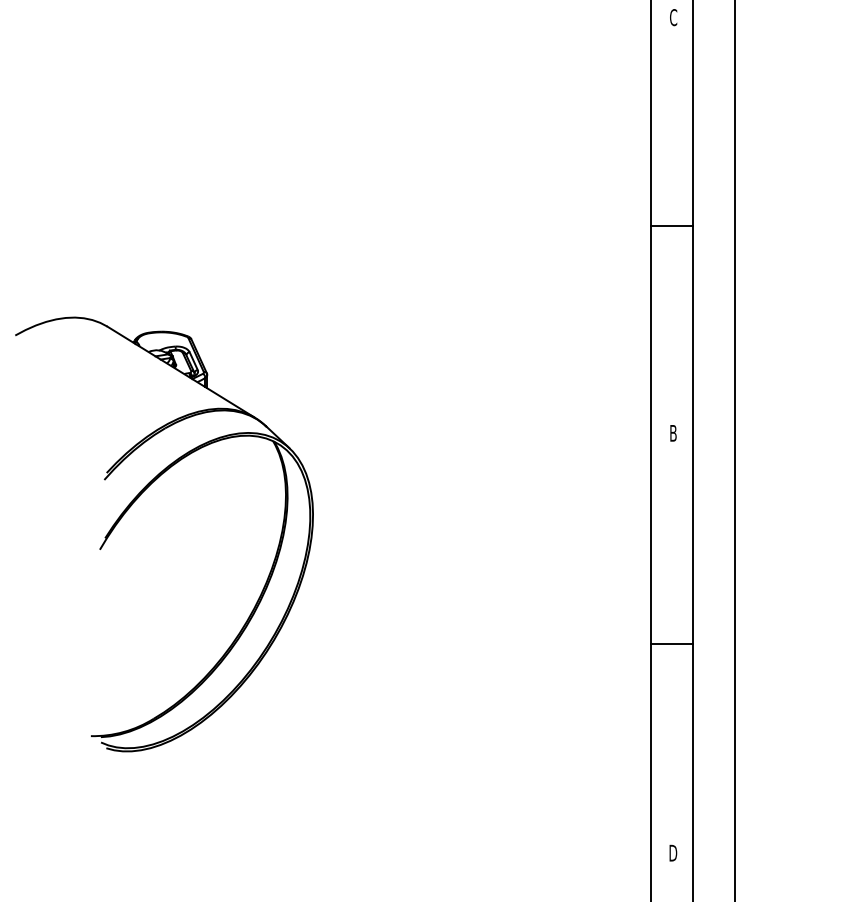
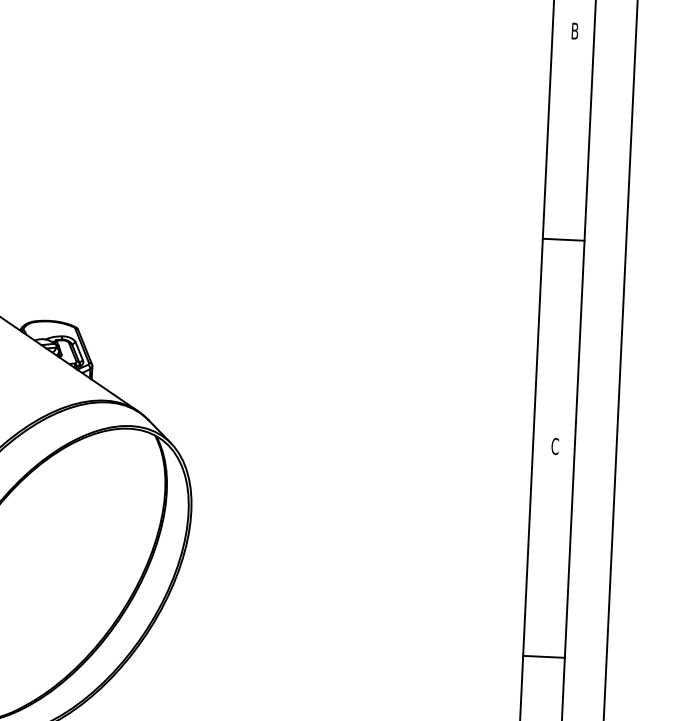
text: (673, 17) -> (574, 31), C -> B
text: (672, 432) -> (554, 445), B -> C

